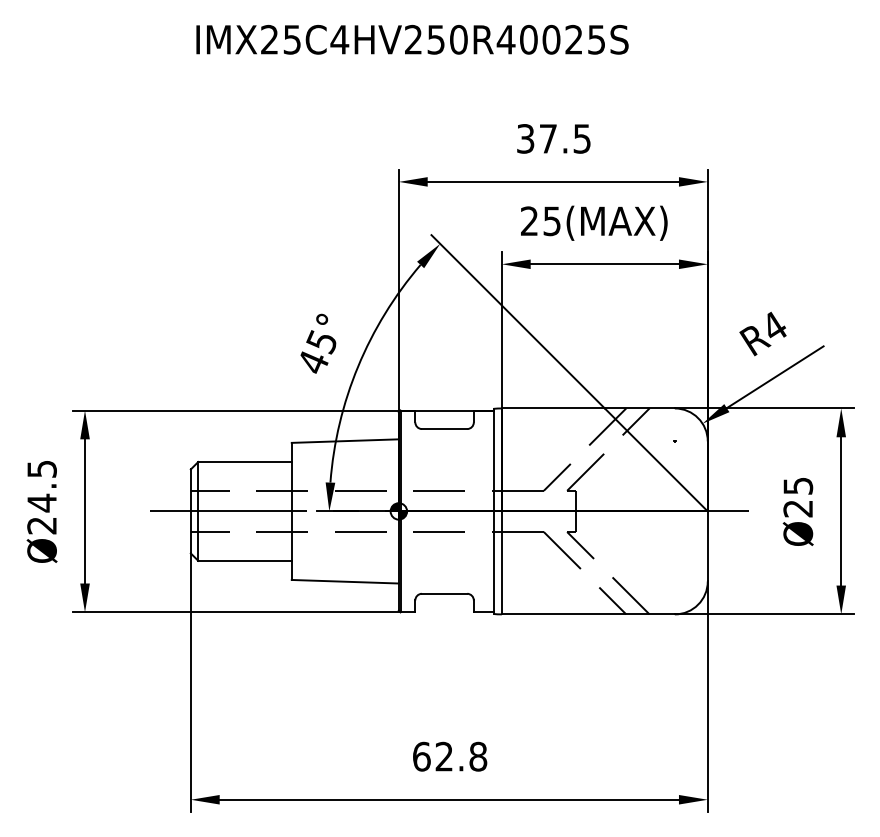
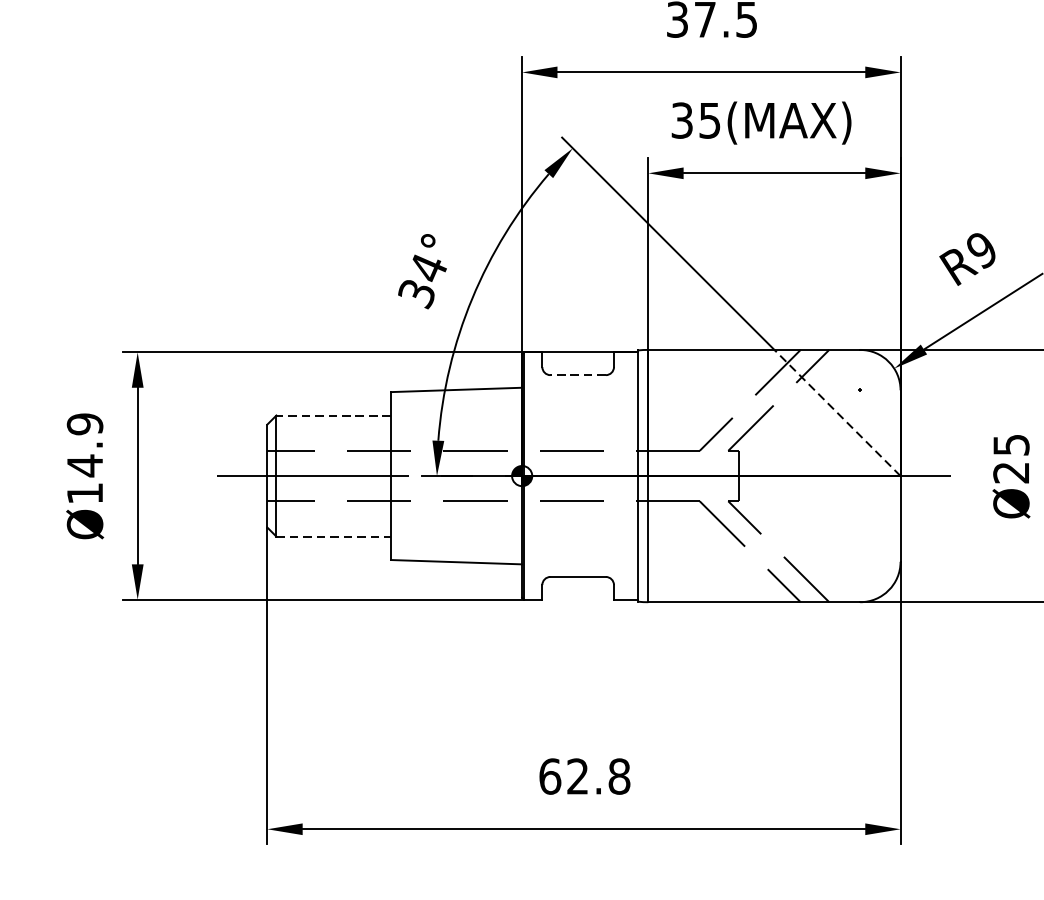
text: (529, 221) -> (682, 120), 25(MAX) -> 35(MAX)
text: (774, 326) -> (982, 249), R4 -> R9
text: (317, 352) -> (422, 281), 45° -> 34°
line: (444, 429) -> (578, 375), solid -> dashed
line: (656, 459) -> (837, 412), solid -> dashed
line: (245, 462) -> (334, 416), solid -> dashed
text: (41, 497) -> (84, 459), Ø24.5 -> Ø14.9
line: (245, 560) -> (334, 536), solid -> dashed

